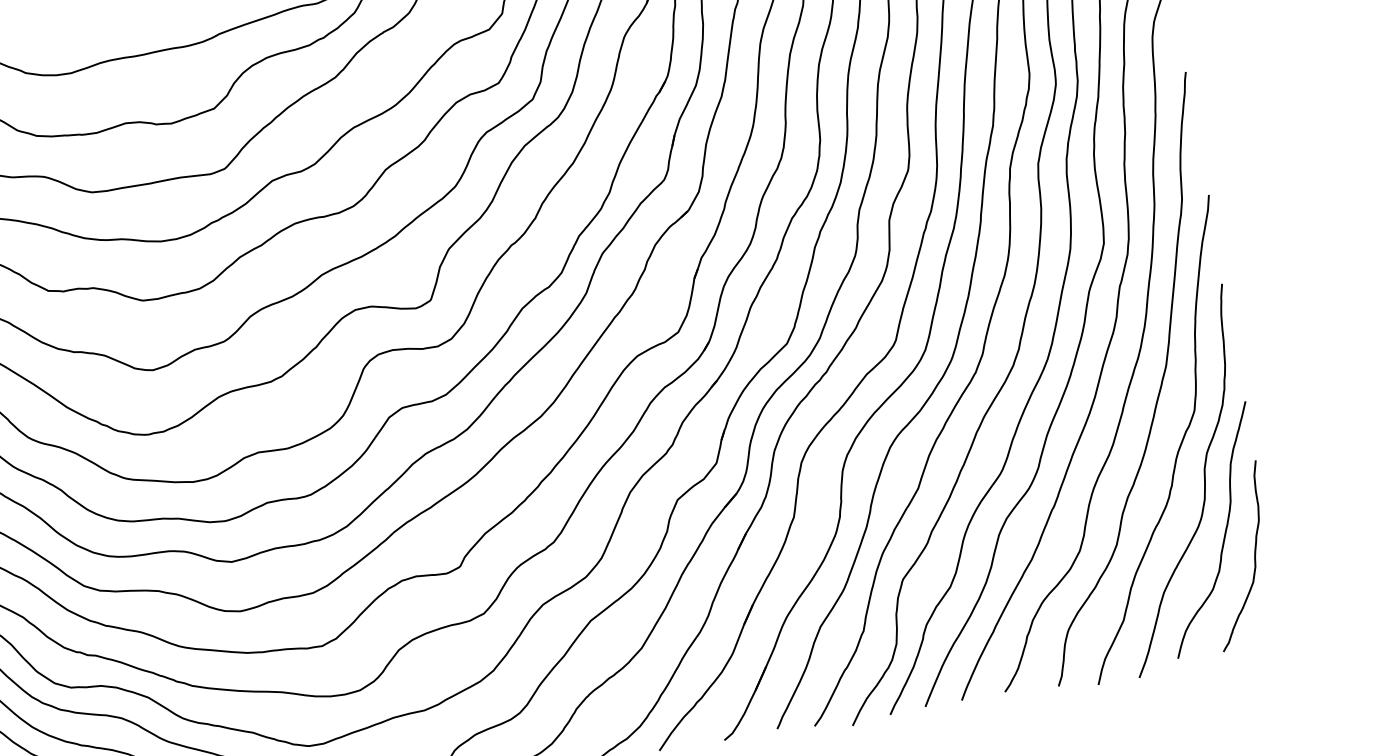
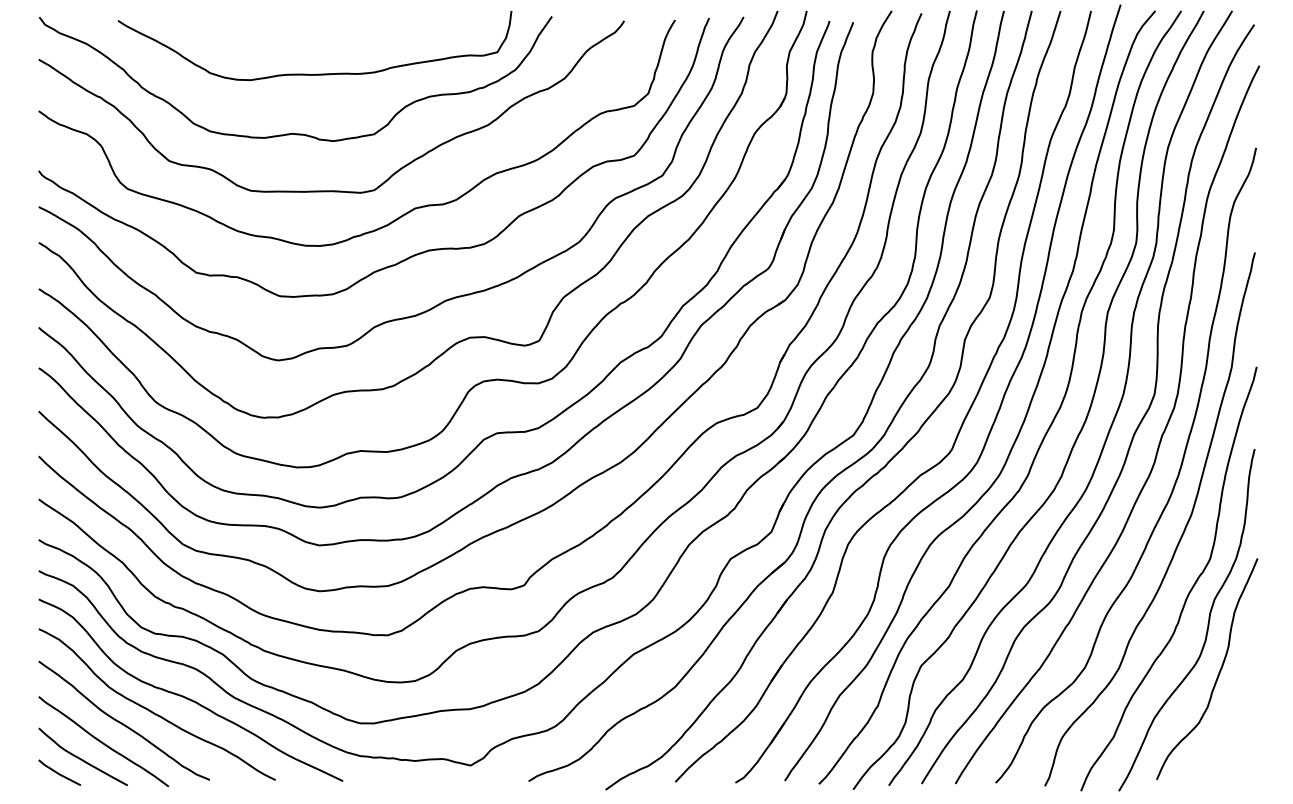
curve: (1253, 558) -> (1240, 701), removed

